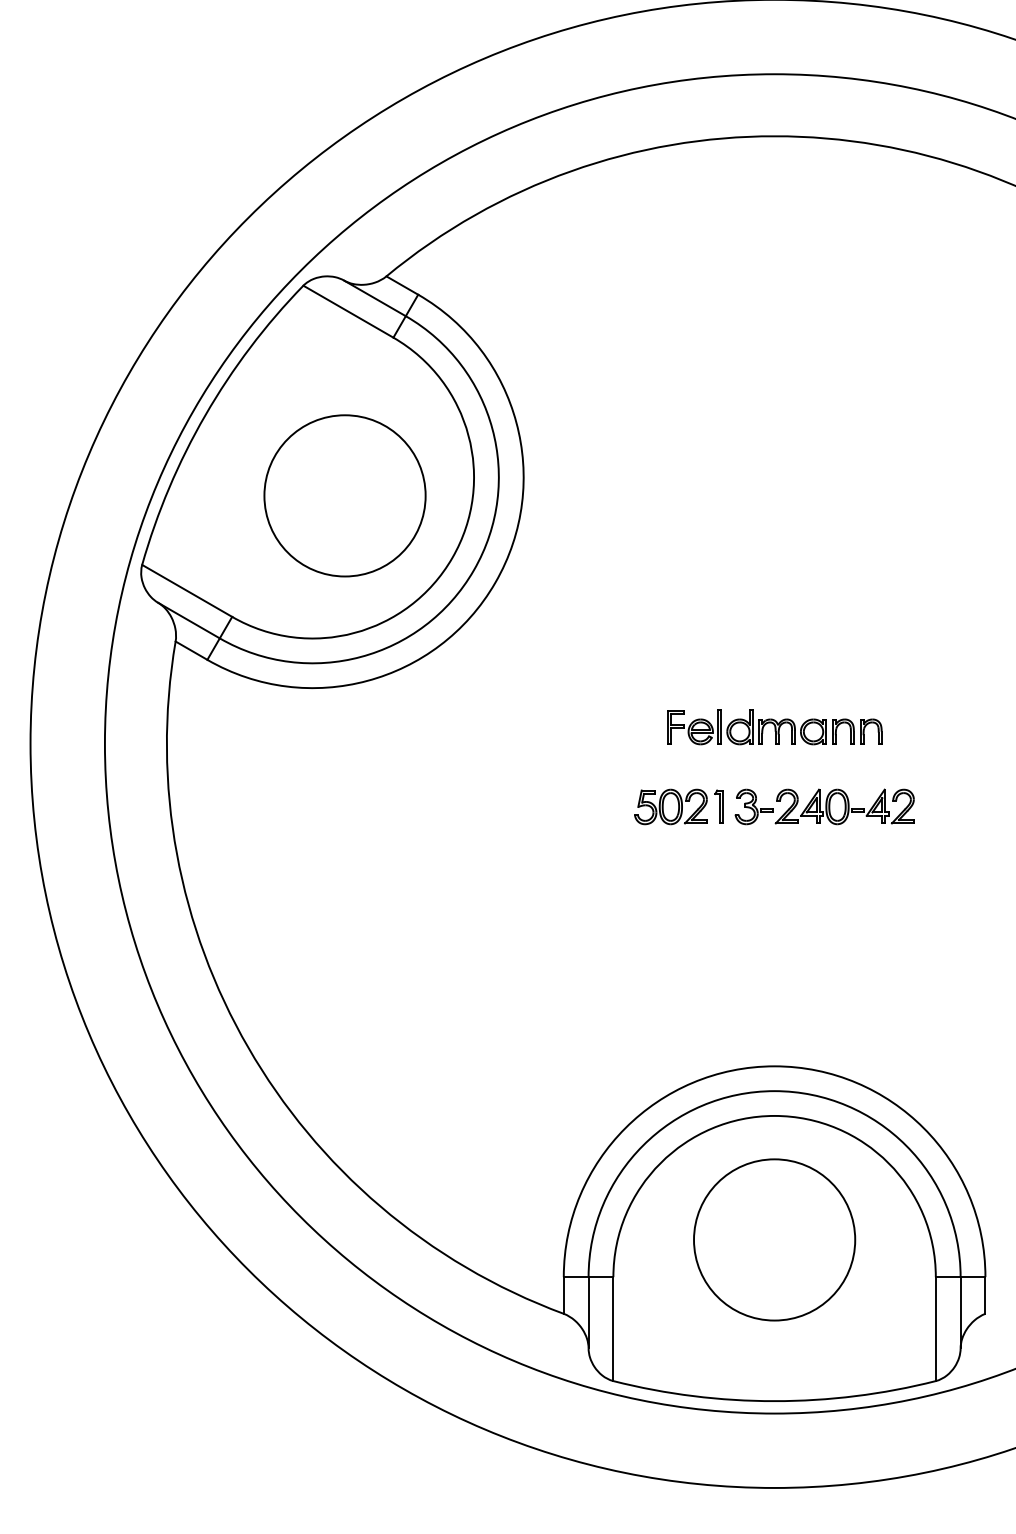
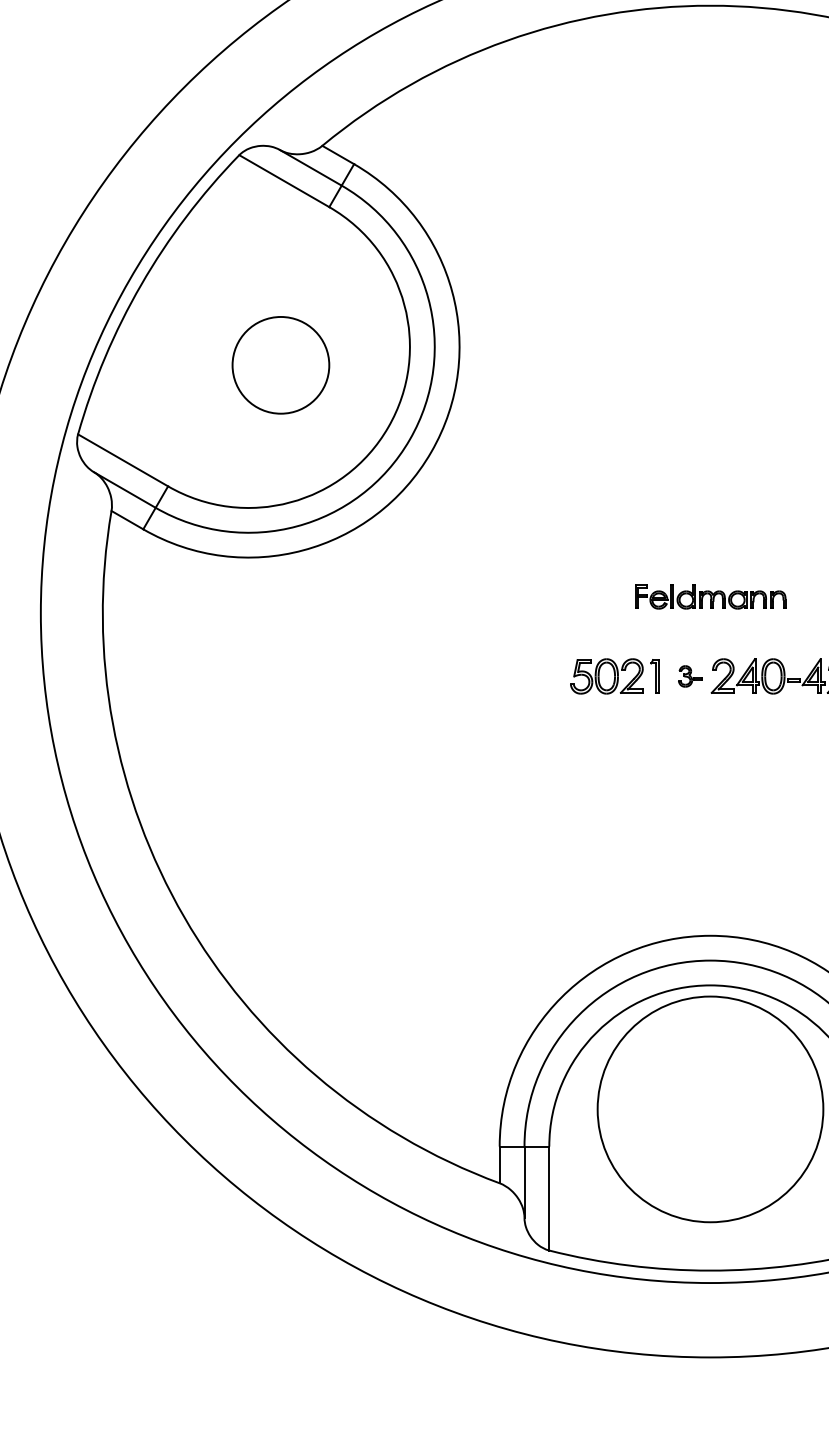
circle: (344, 495) -> (280, 364), size x0.6
part: (774, 727) -> (710, 596), size x0.7
part: (753, 806) -> (689, 675), size x0.6
circle: (774, 1239) -> (710, 1108), size x1.4

